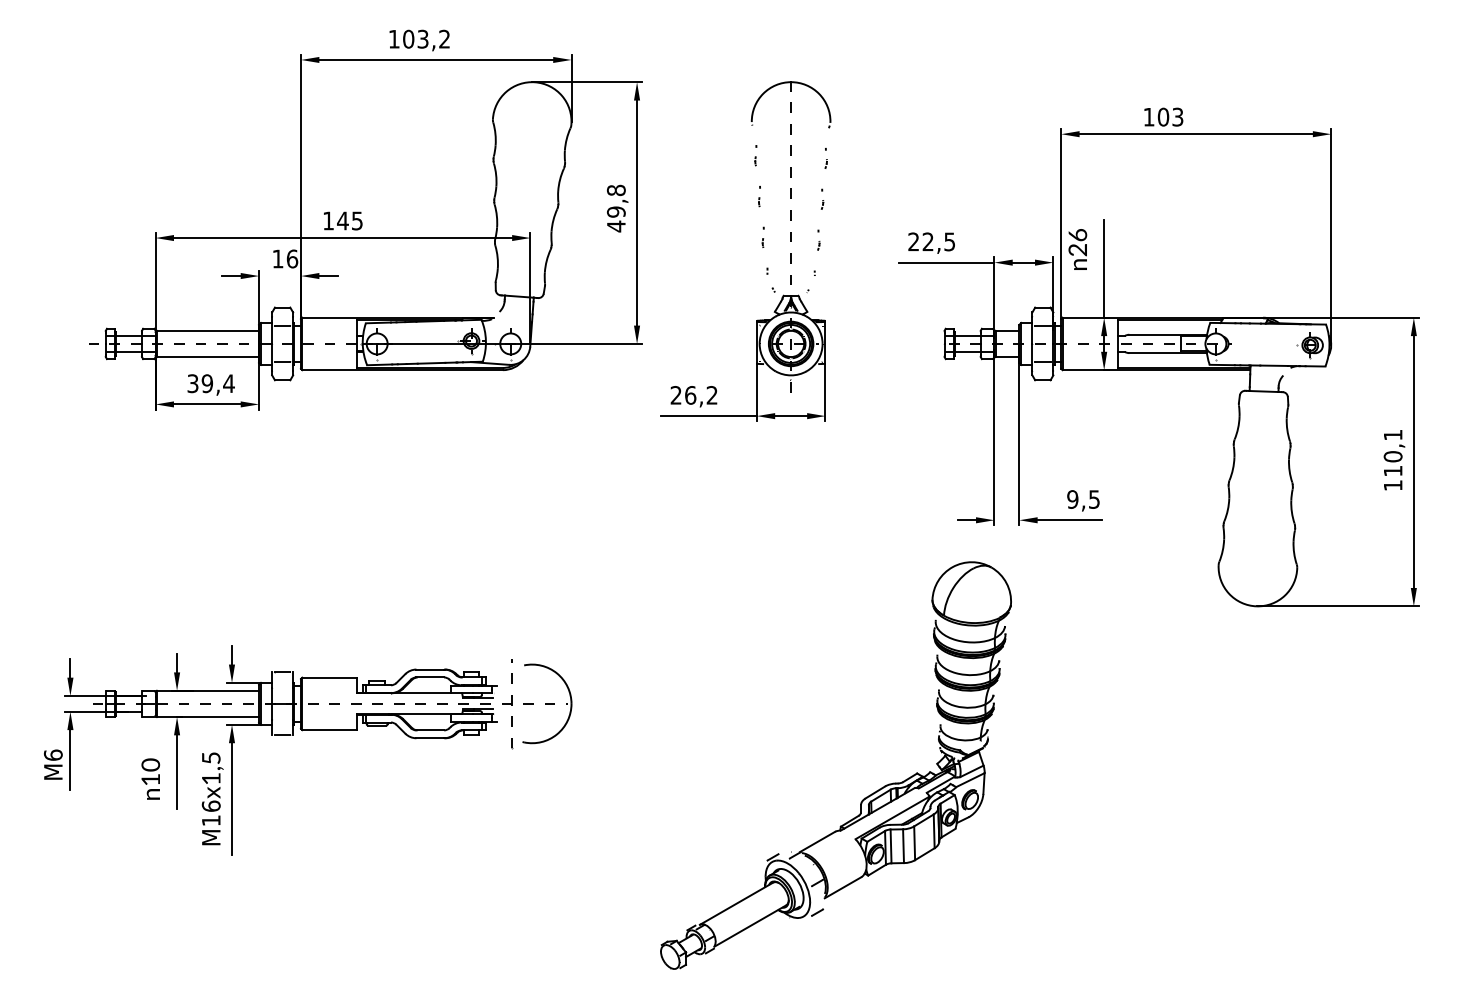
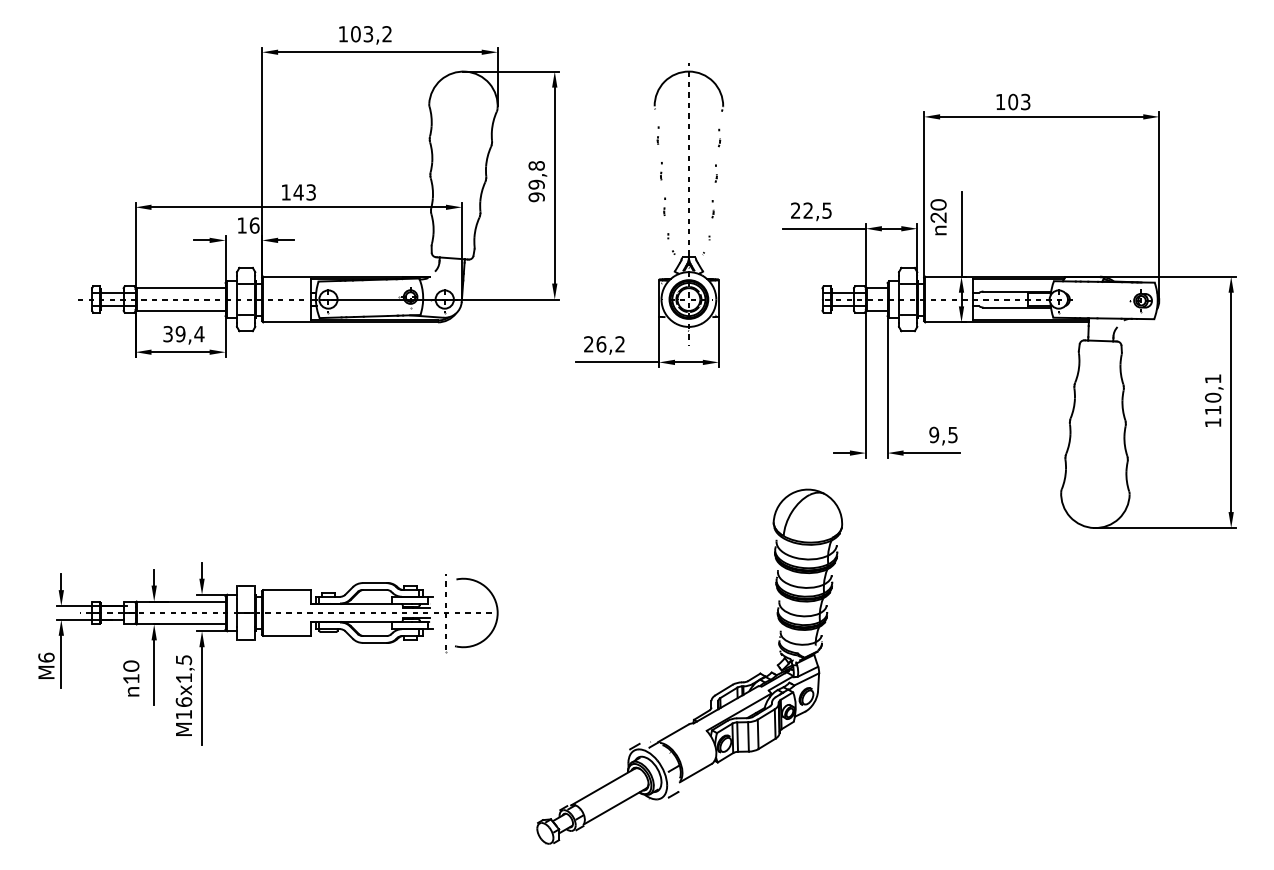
text: (357, 220) -> (311, 192), 145 -> 143
text: (616, 226) -> (536, 197), 49,8 -> 99,8
text: (1077, 234) -> (938, 204), 26 -> 20
part: (864, 797) -> (714, 694), moved

